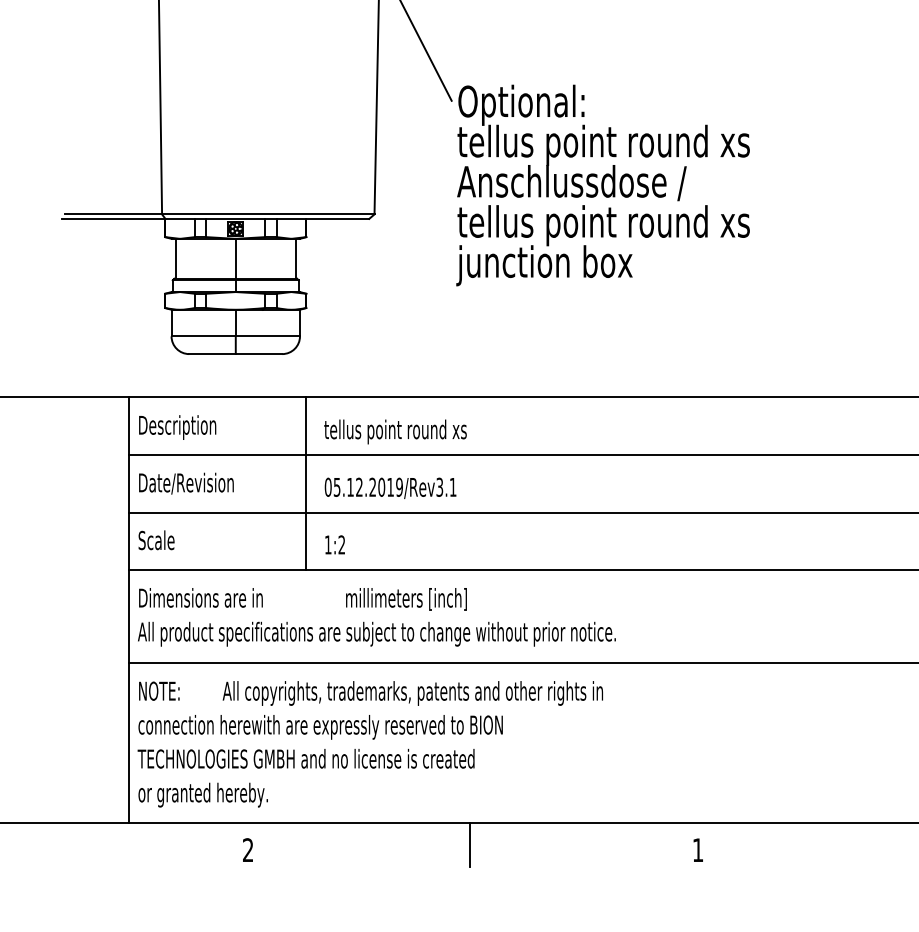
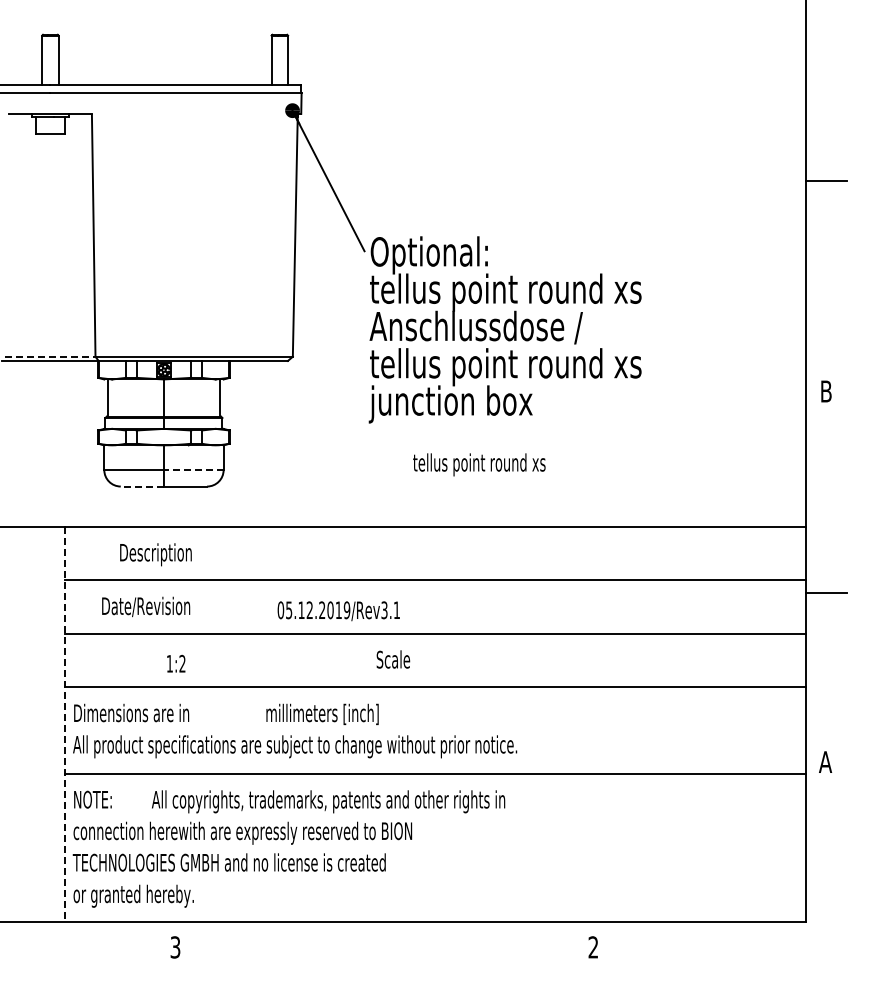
line: (113, 214) -> (50, 356), solid -> dashed
line: (267, 336) -> (193, 470), solid -> dashed
line: (212, 354) -> (142, 486), solid -> dashed
text: (177, 427) -> (155, 554), moved
text: (395, 431) -> (479, 464), moved
text: (186, 483) -> (146, 606), moved
line: (306, 483) -> (229, 606), removed
text: (390, 488) -> (338, 611), moved
text: (156, 540) -> (393, 659), moved
text: (335, 544) -> (176, 663), moved
line: (128, 610) -> (64, 724), solid -> dashed
line: (469, 844) -> (381, 942), removed
text: (248, 850) -> (175, 947), 2 -> 3
text: (698, 850) -> (593, 947), 1 -> 2

